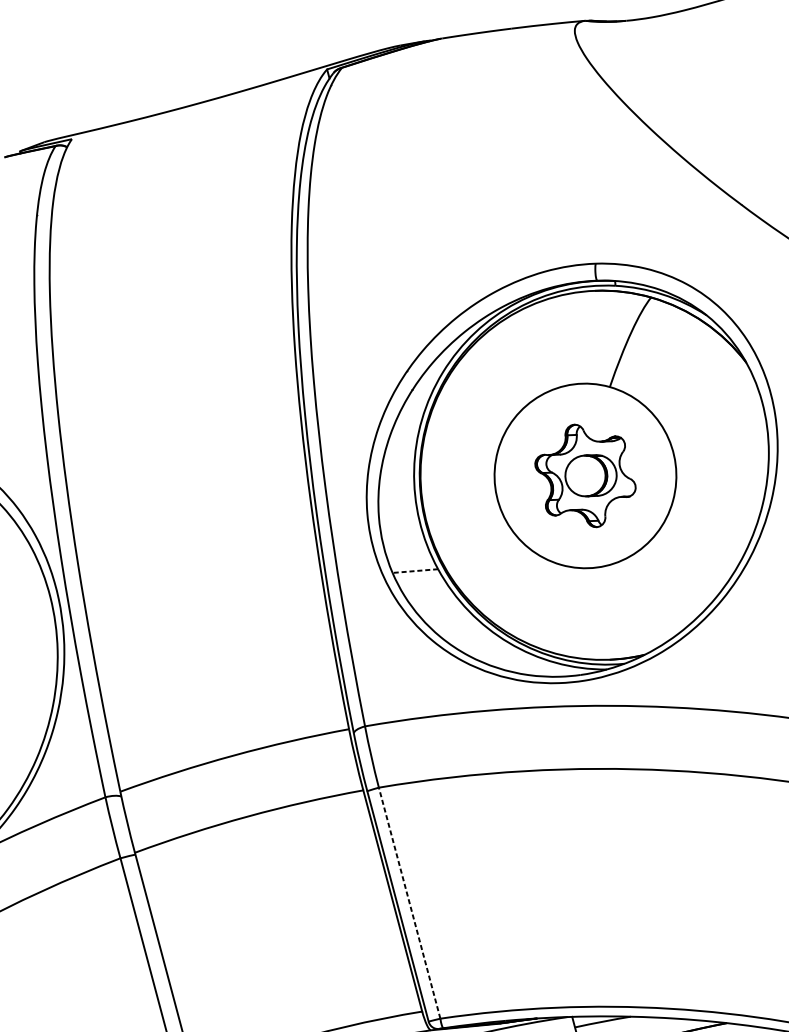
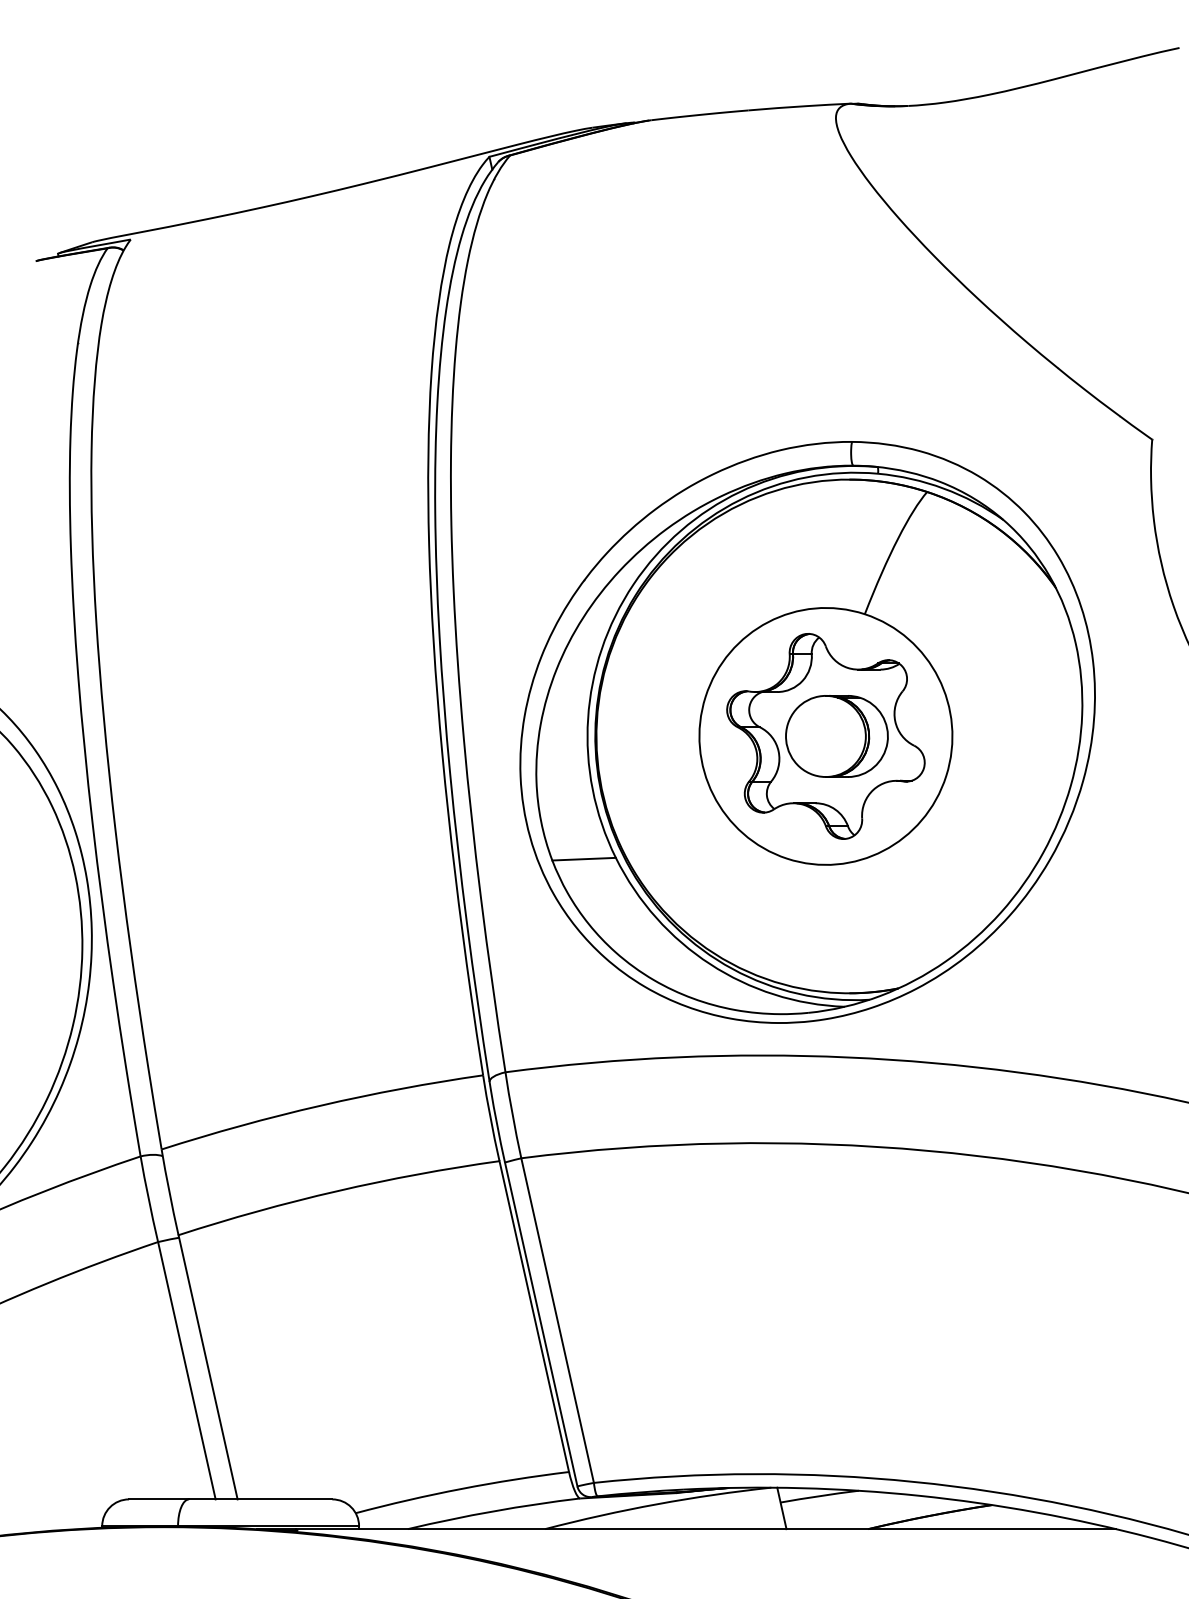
part: (585, 476) -> (825, 736), size x1.43
line: (415, 571) -> (584, 859), dashed -> solid
line: (409, 903) -> (557, 1320), dashed -> solid

